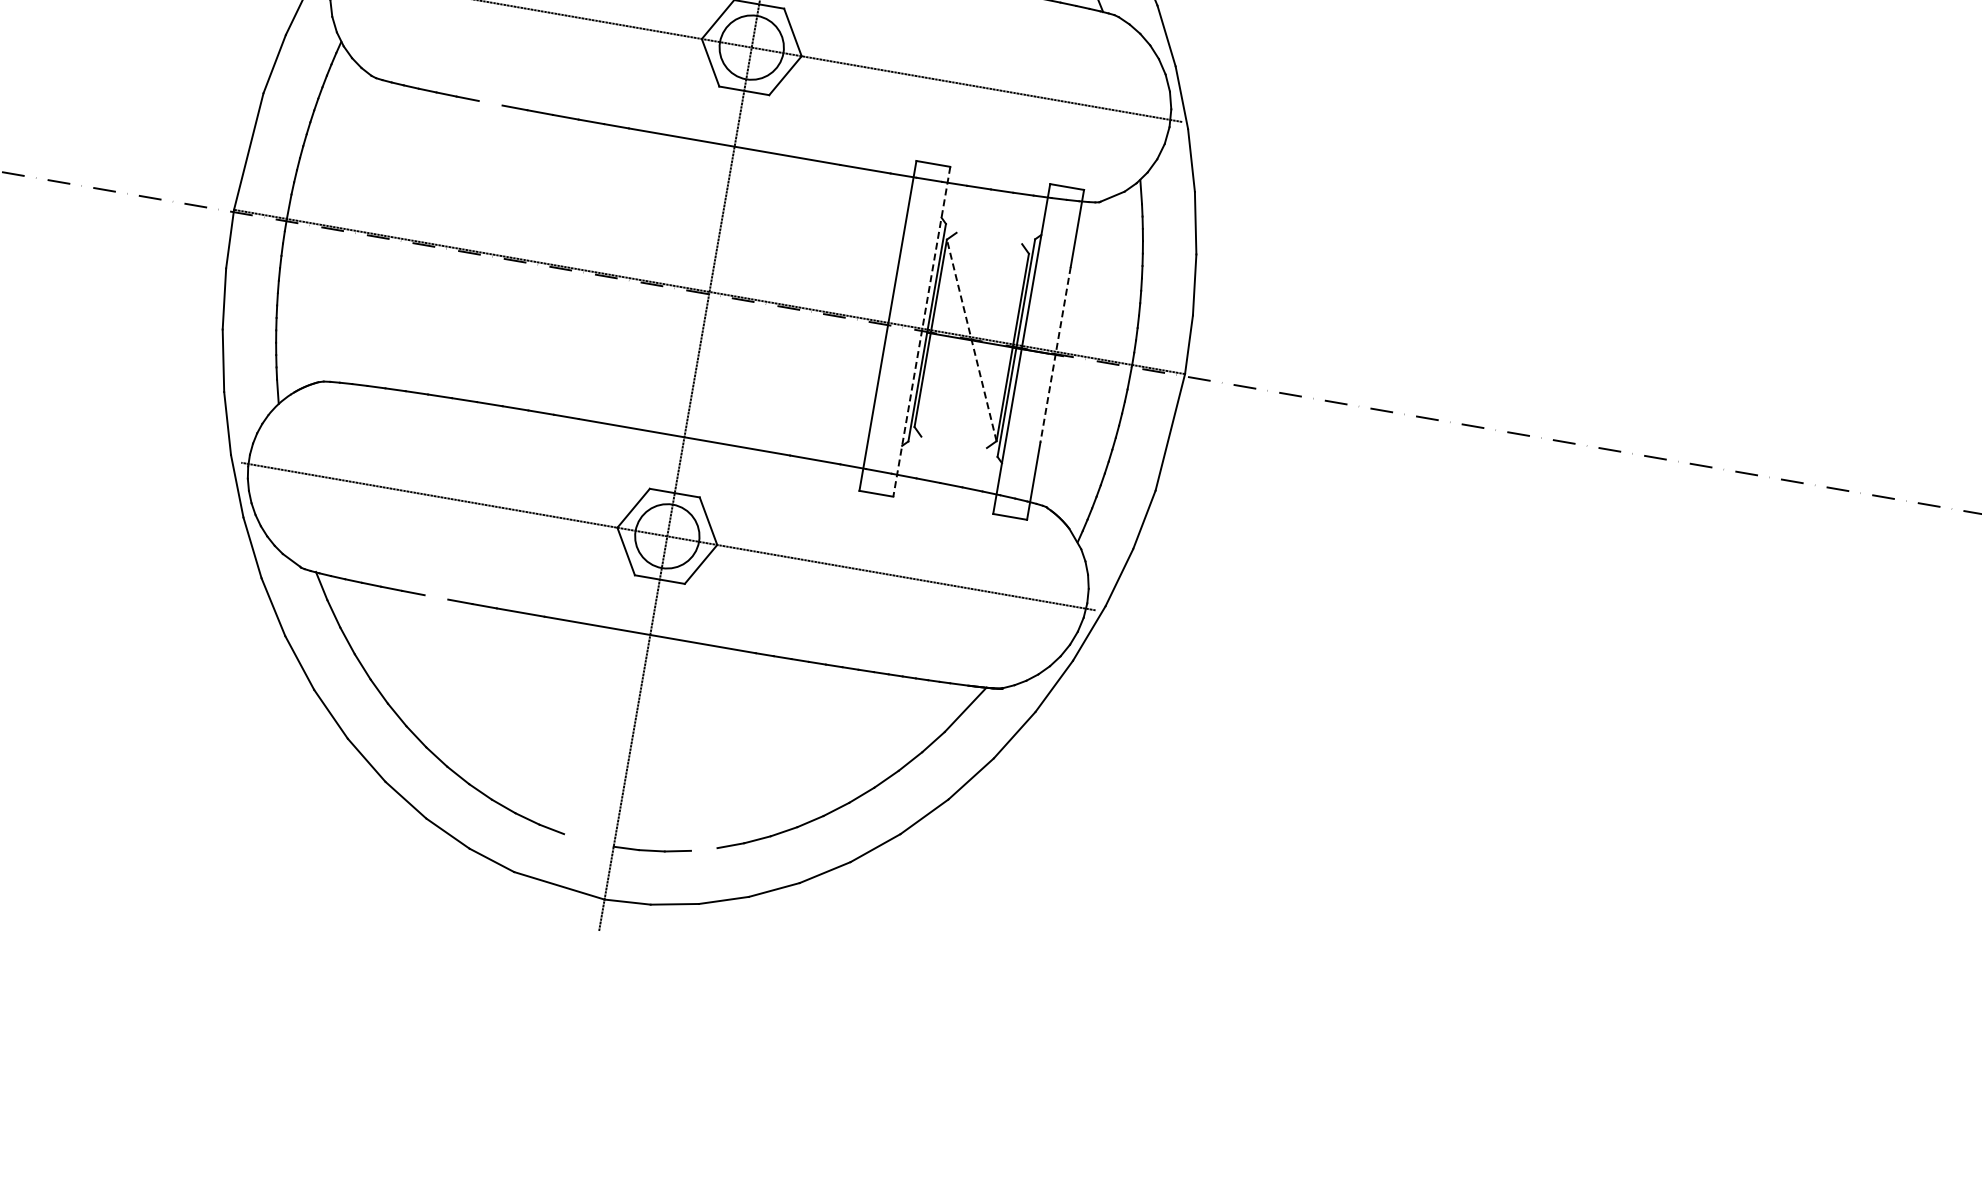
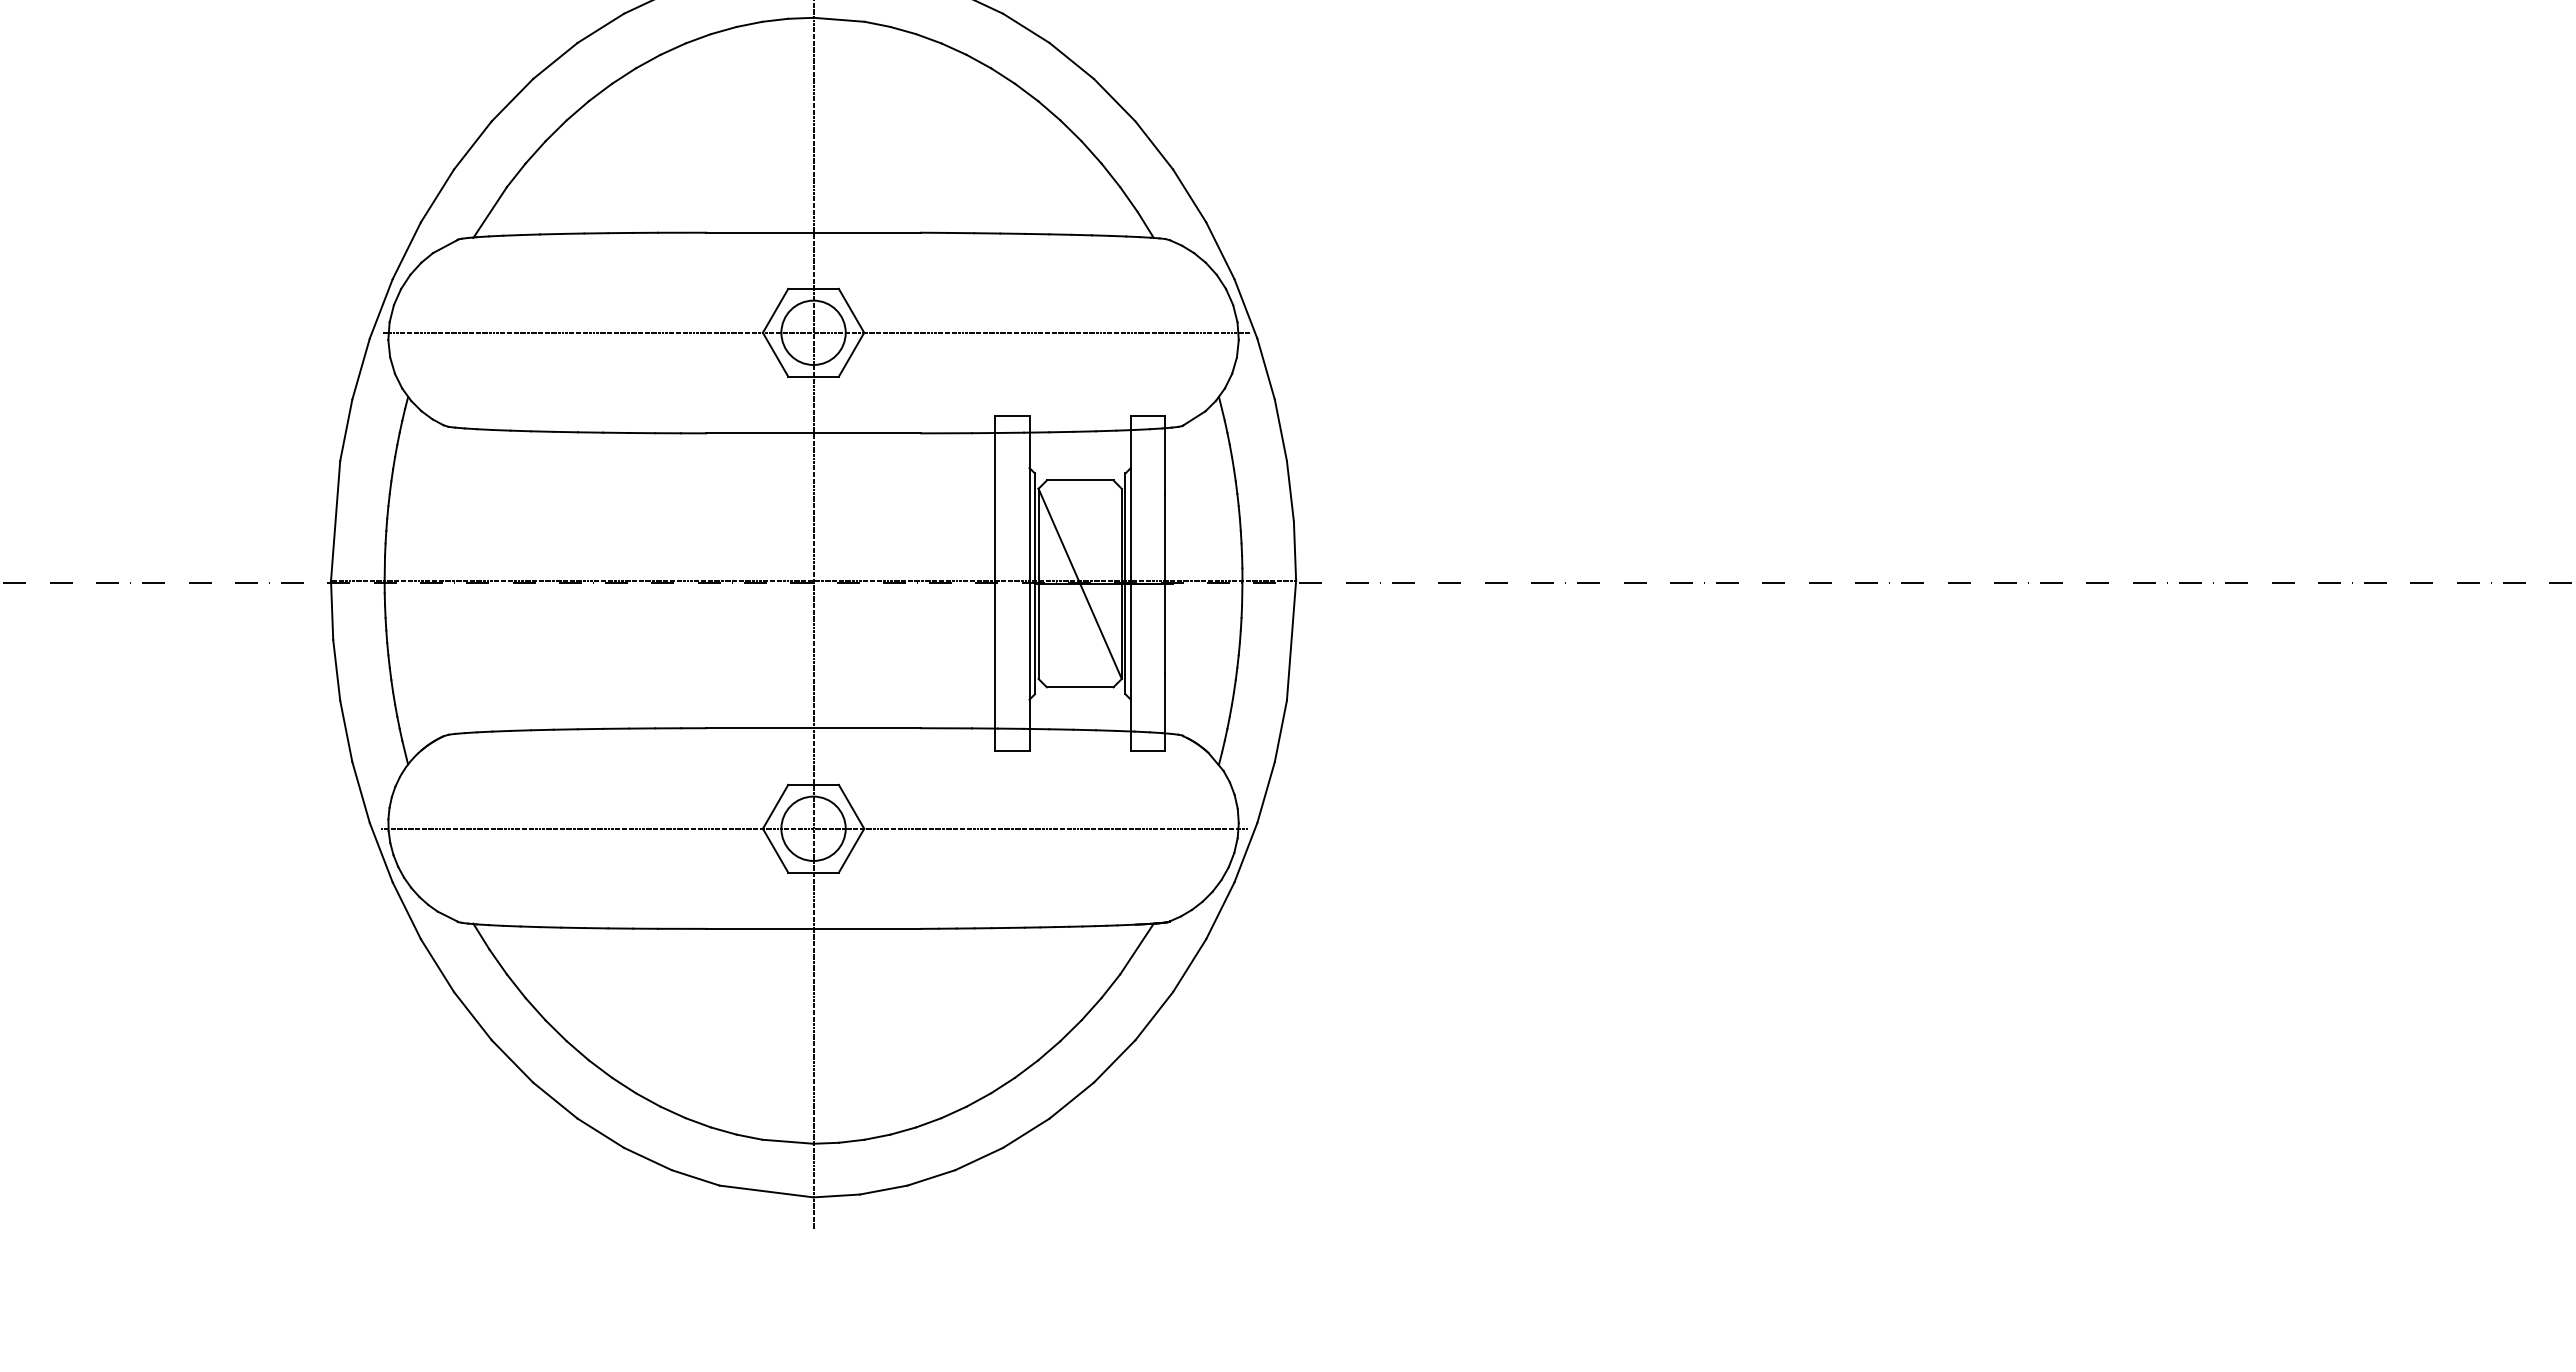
line: (490, 102) -> (565, 431), added
line: (988, 238) -> (1079, 480), added
line: (921, 332) -> (1029, 584), dashed -> solid
line: (972, 340) -> (1080, 583), dashed -> solid
line: (1055, 355) -> (1165, 584), dashed -> solid
line: (953, 442) -> (1079, 687), added
line: (436, 597) -> (596, 928), added
line: (588, 840) -> (787, 1141), added
line: (704, 848) -> (903, 1130), added

